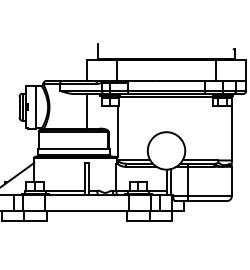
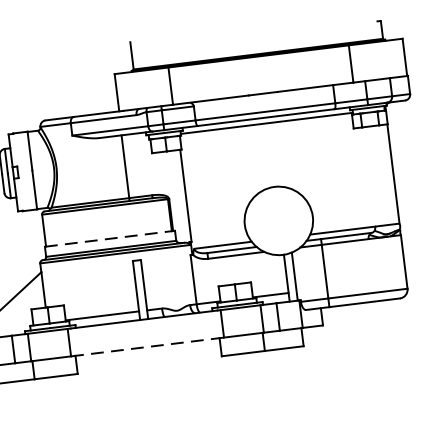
line: (73, 149) -> (109, 239), solid -> dashed
line: (87, 210) -> (148, 346), solid -> dashed

